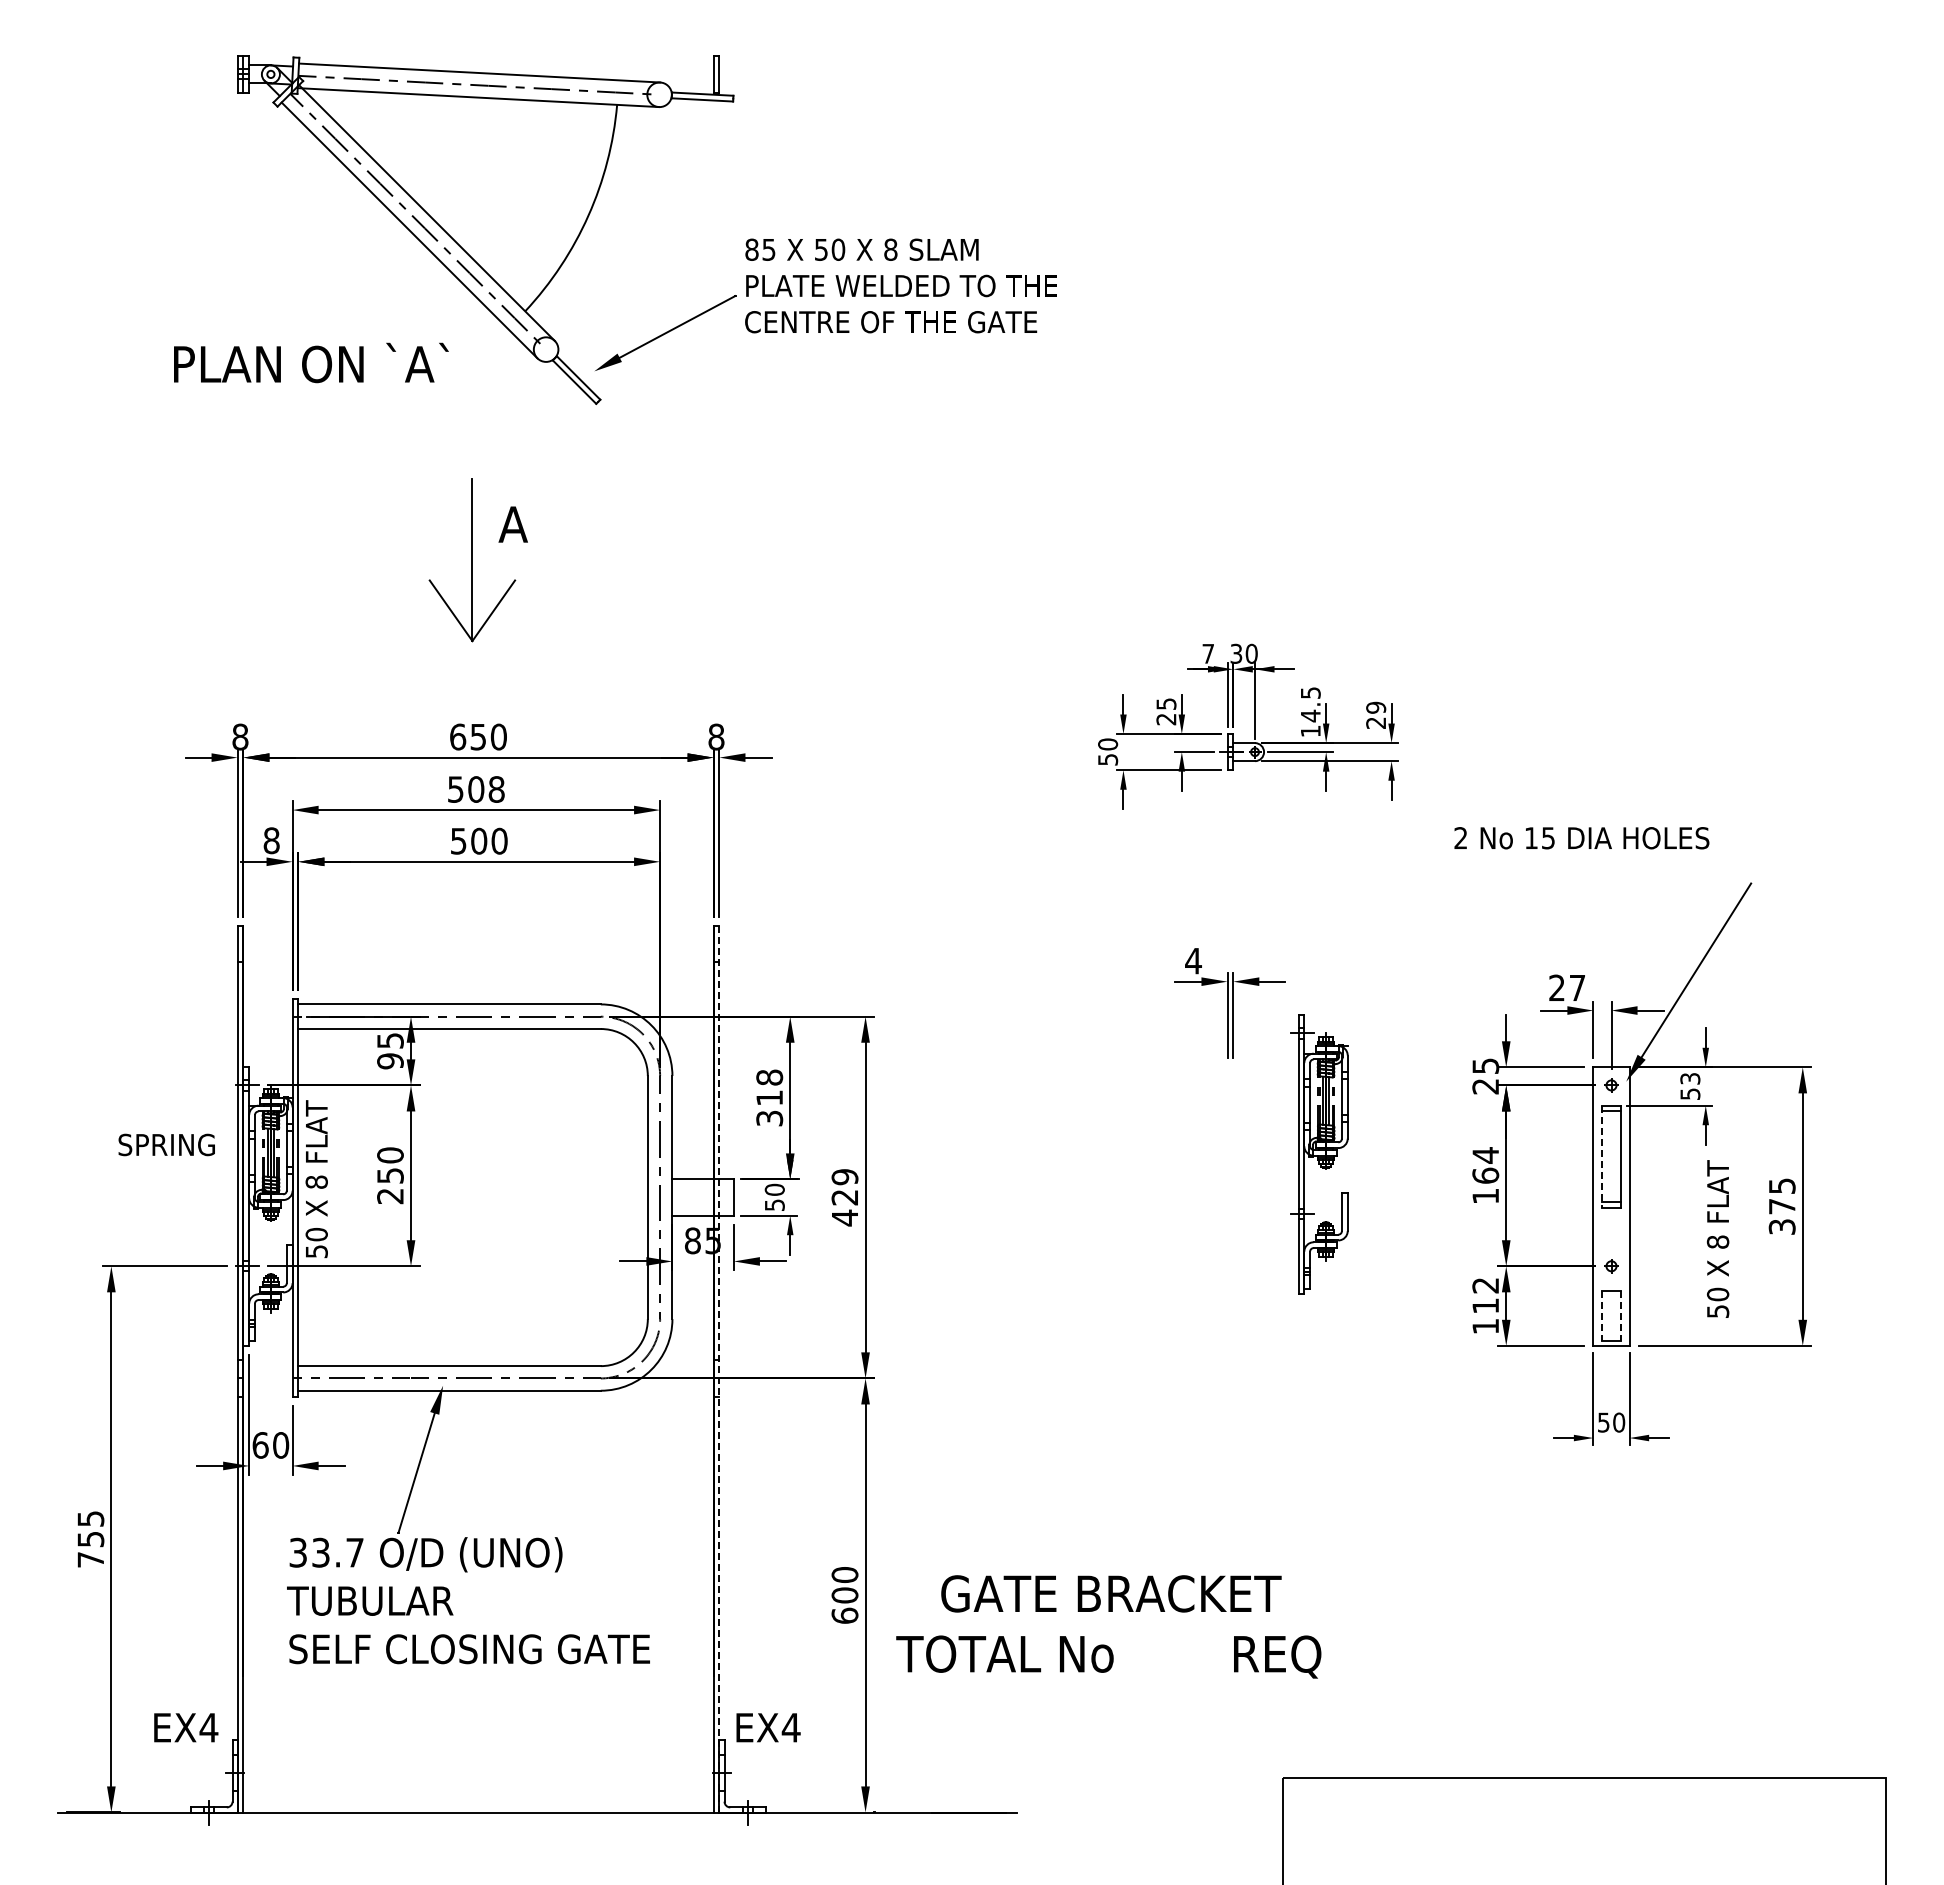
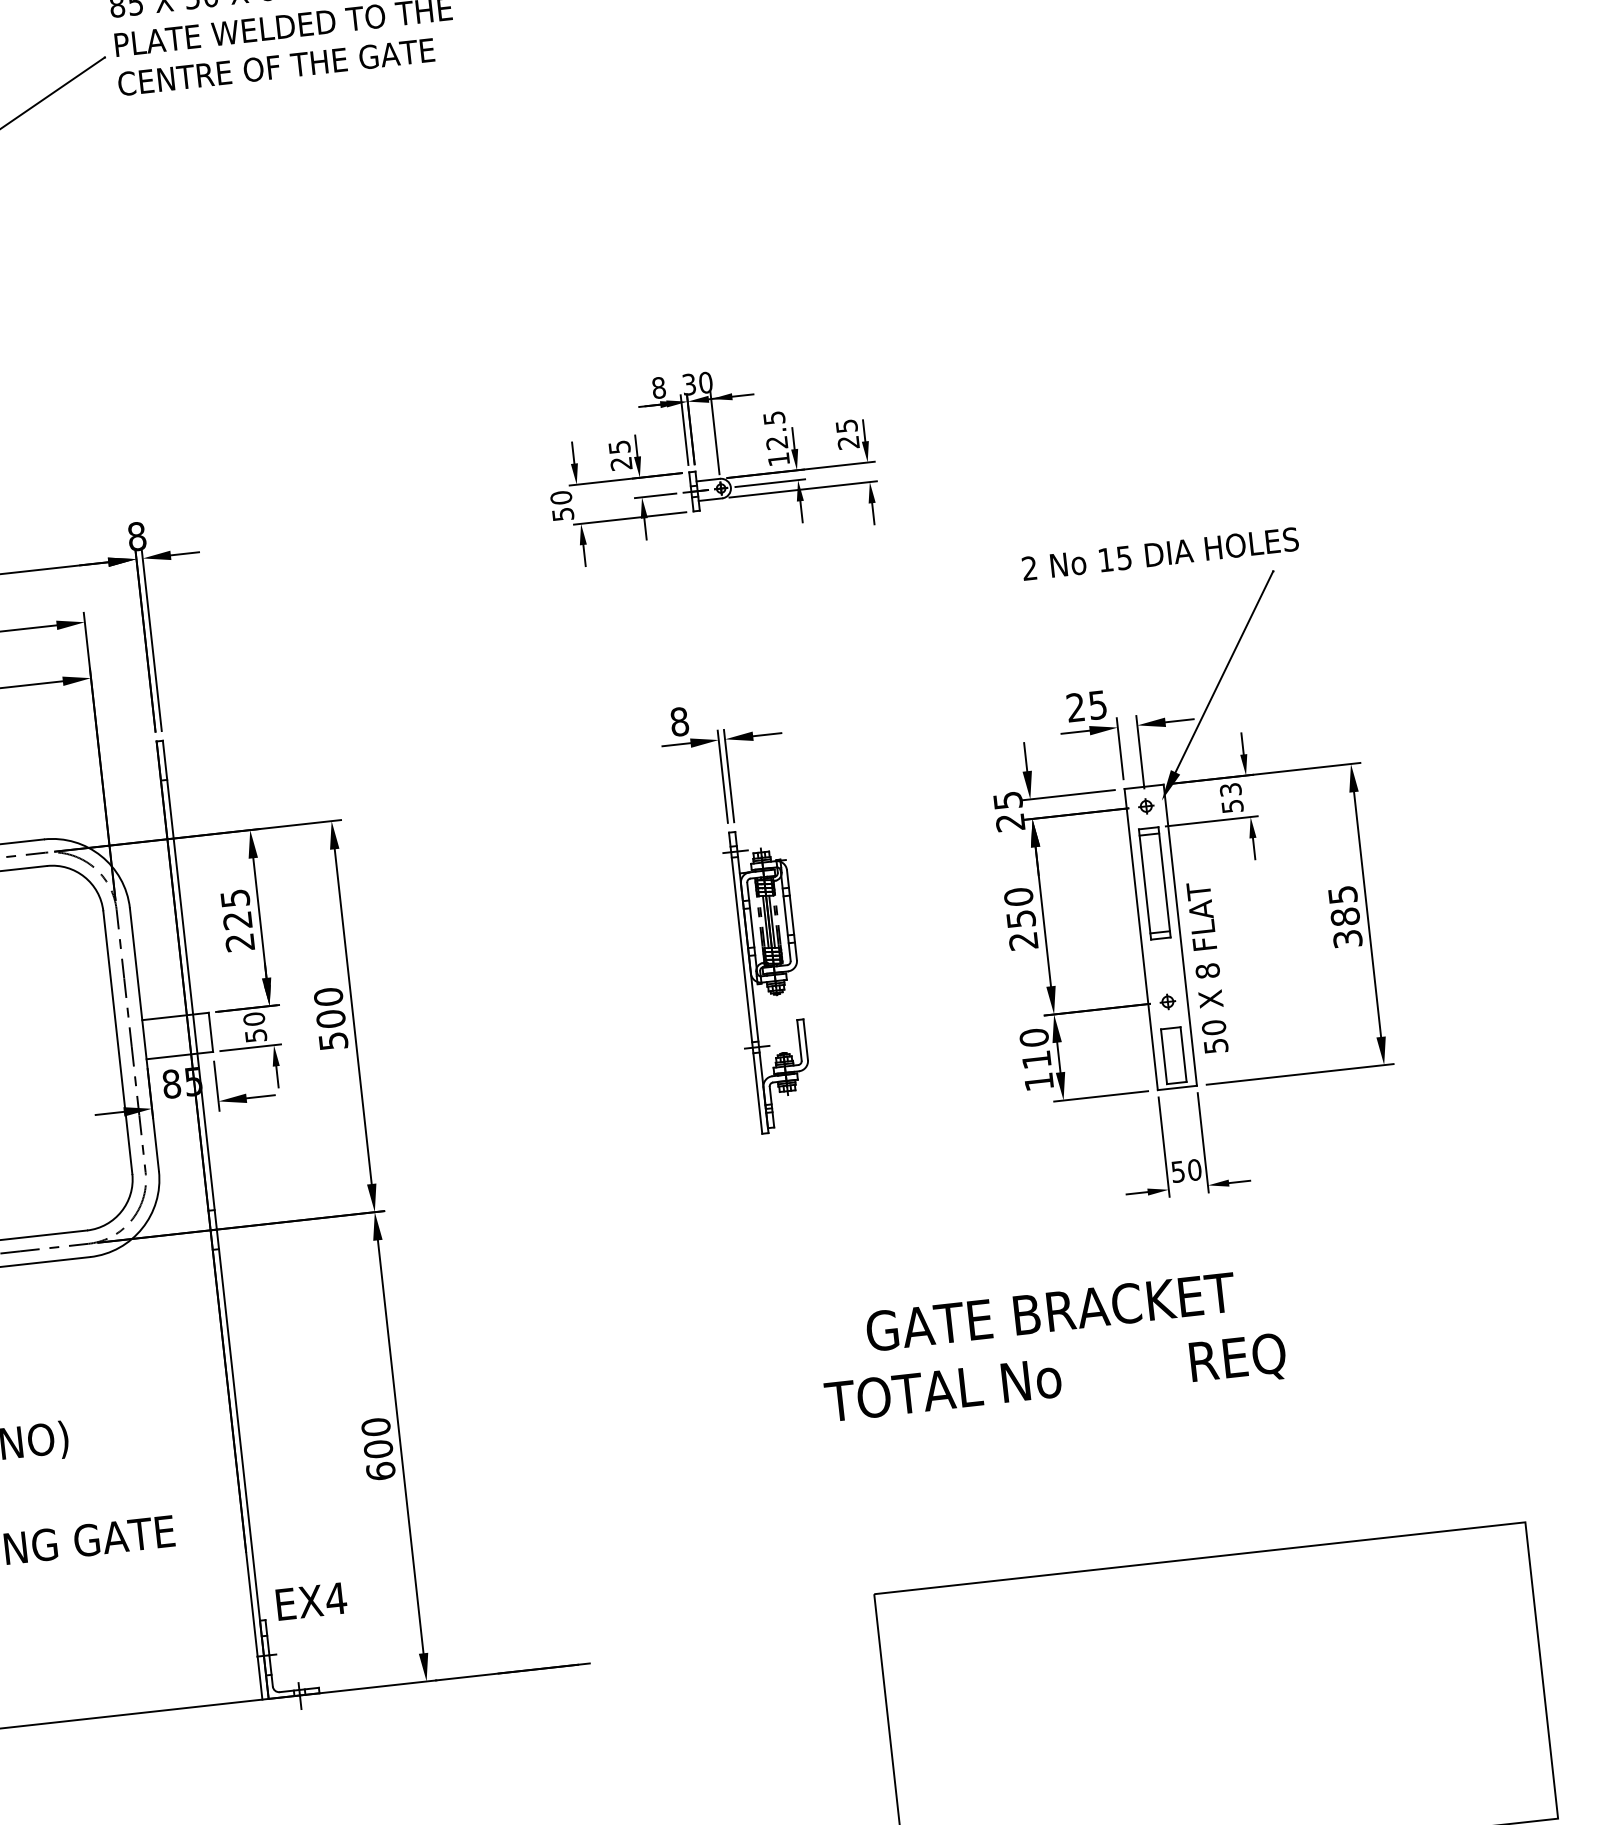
text: (1208, 653) -> (659, 387), 7 -> 8
text: (1375, 707) -> (846, 425), 29 -> 25
text: (1310, 715) -> (776, 442), 14.5 -> 12.5
text: (1581, 838) -> (1160, 554), moved
text: (1193, 960) -> (679, 721), 4 -> 8
text: (1576, 988) -> (1096, 705), 27 -> 25
text: (769, 1097) -> (237, 919), 318 -> 225
part: (1319, 1154) -> (768, 980), moved
line: (1602, 1157) -> (1145, 885), dashed -> solid
text: (1485, 1175) -> (1020, 918), 164 -> 250
text: (844, 1197) -> (330, 1019), 429 -> 500
text: (1781, 1206) -> (1344, 916), 375 -> 385
text: (1717, 1238) -> (1206, 967), moved
text: (1485, 1285) -> (1033, 1037), 112 -> 110
line: (1602, 1316) -> (1164, 1057), dashed -> solid
line: (1620, 1316) -> (1183, 1055), dashed -> solid
line: (719, 1369) -> (215, 1219), dashed -> solid
text: (1108, 1626) -> (1051, 1347), moved

